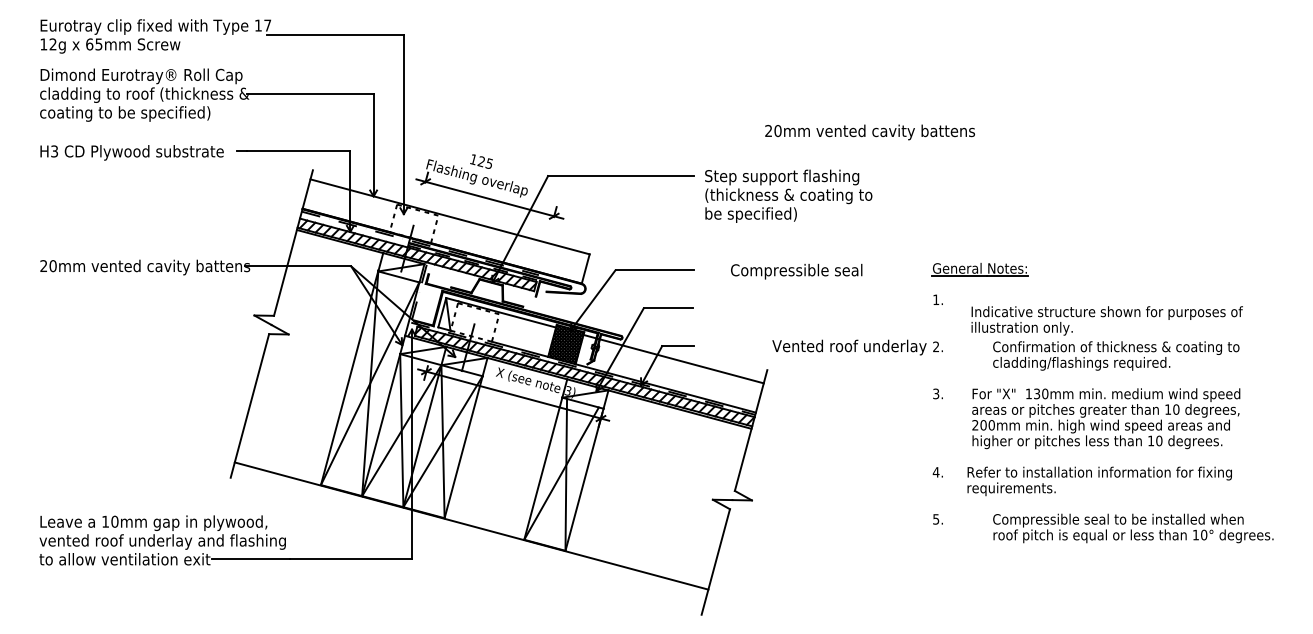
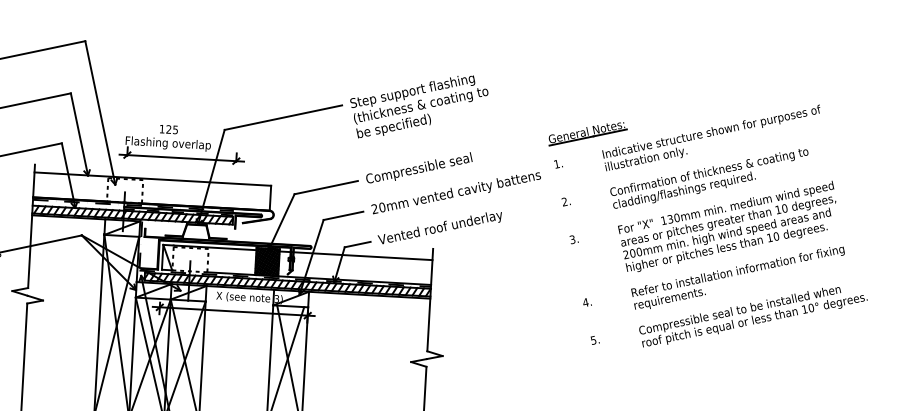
text: (869, 132) -> (456, 193), moved
text: (796, 271) -> (419, 169), moved
text: (1106, 320) -> (712, 138), moved
text: (849, 347) -> (440, 228), moved
text: (1106, 418) -> (730, 227), moved
text: (1099, 481) -> (739, 278), moved

